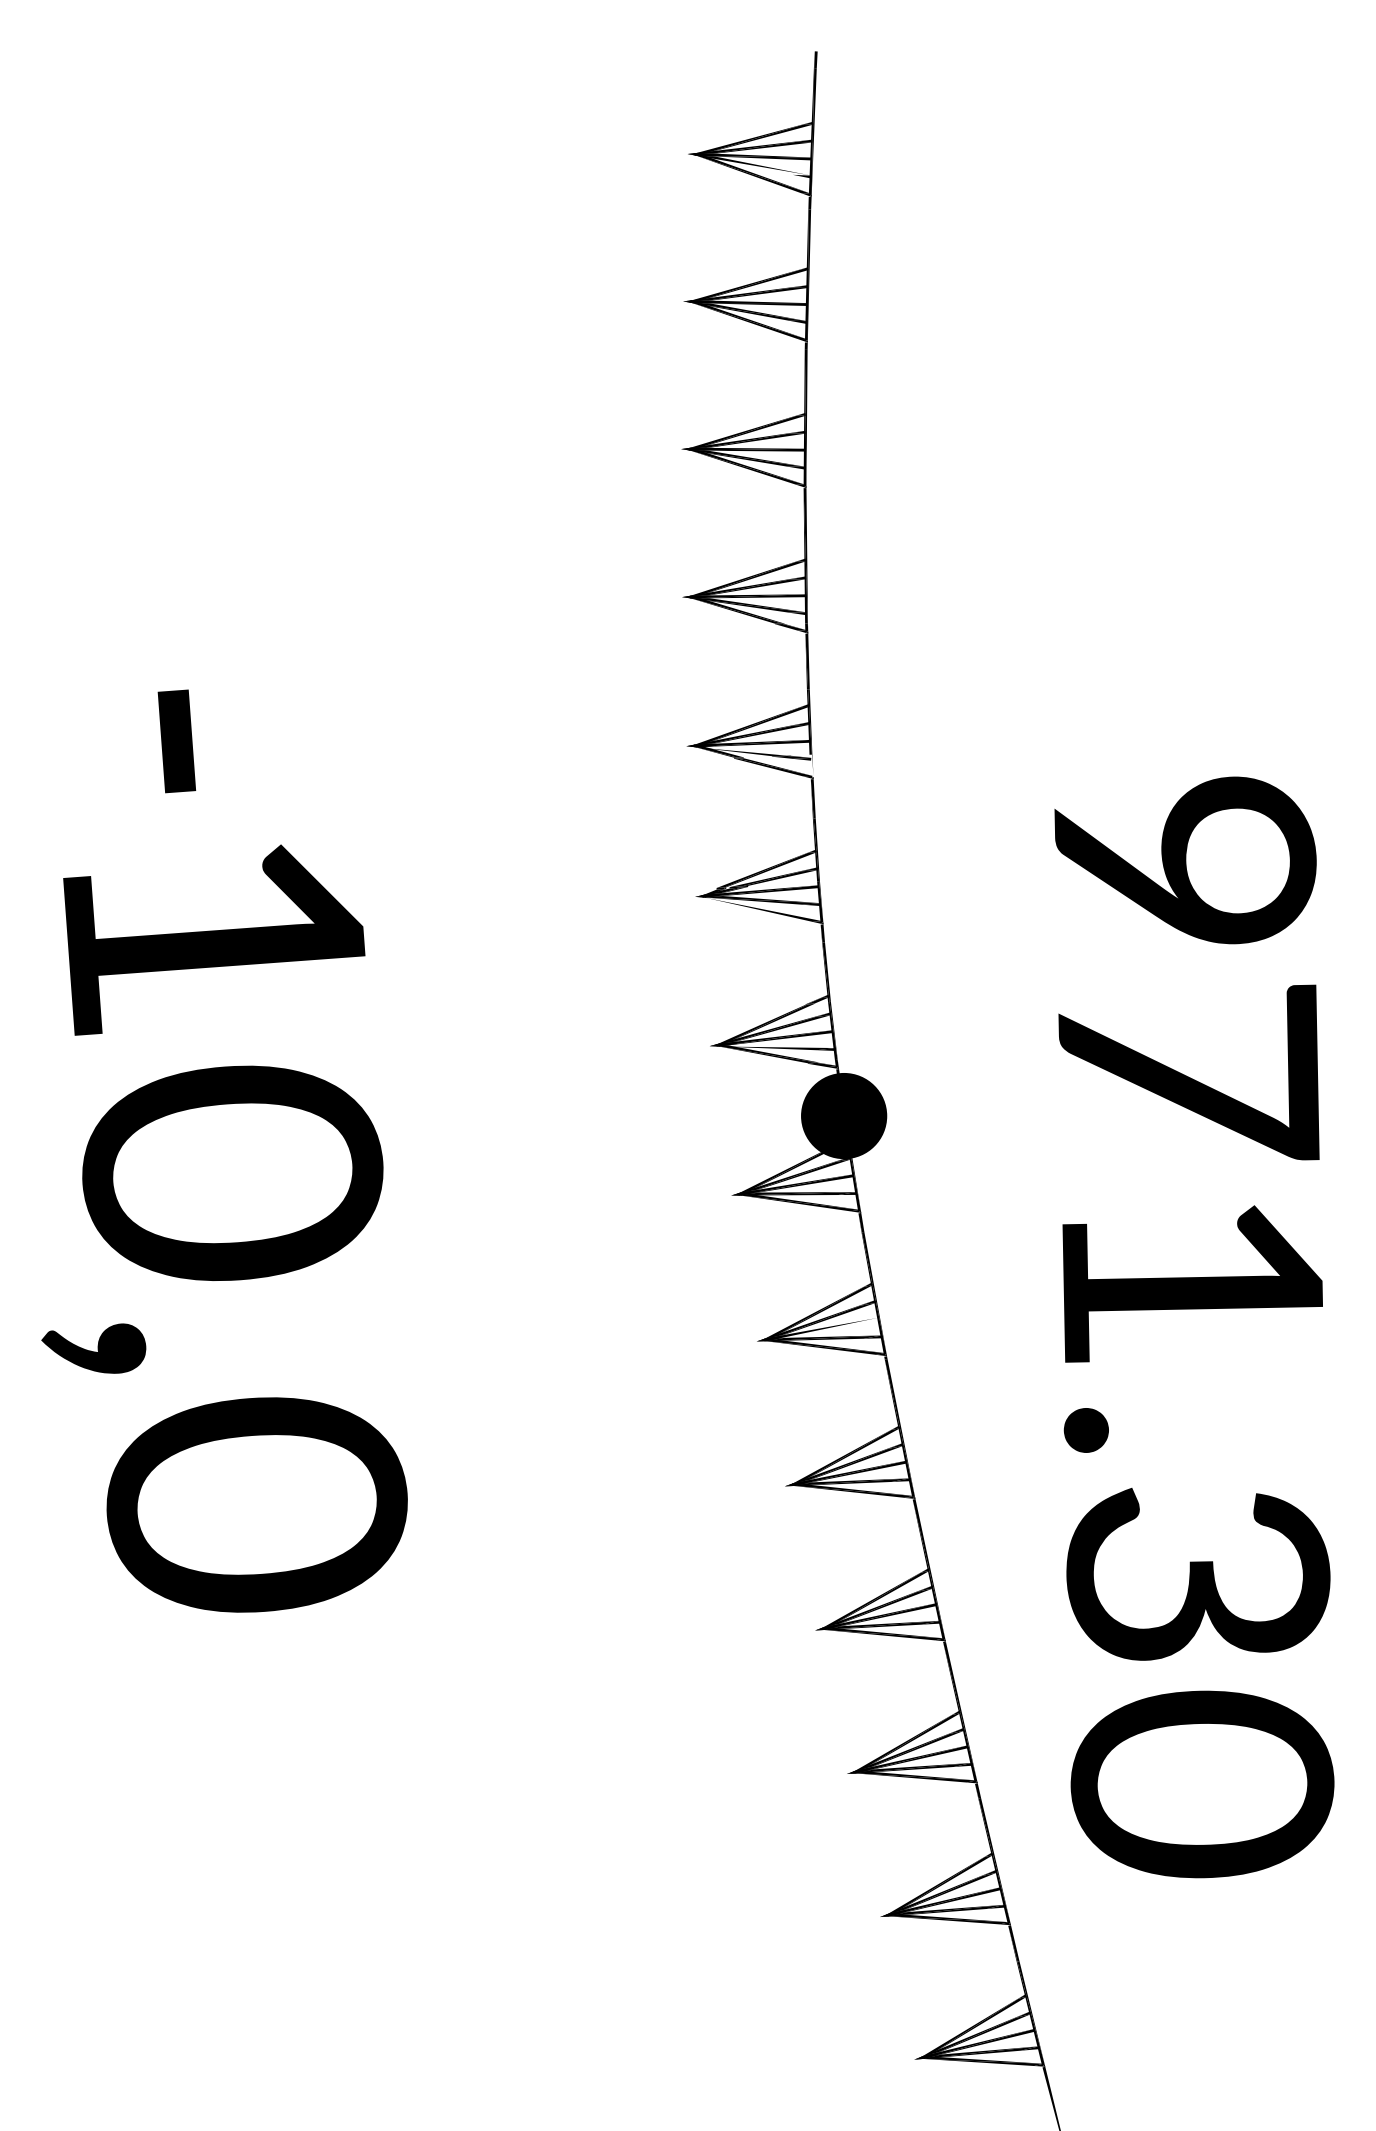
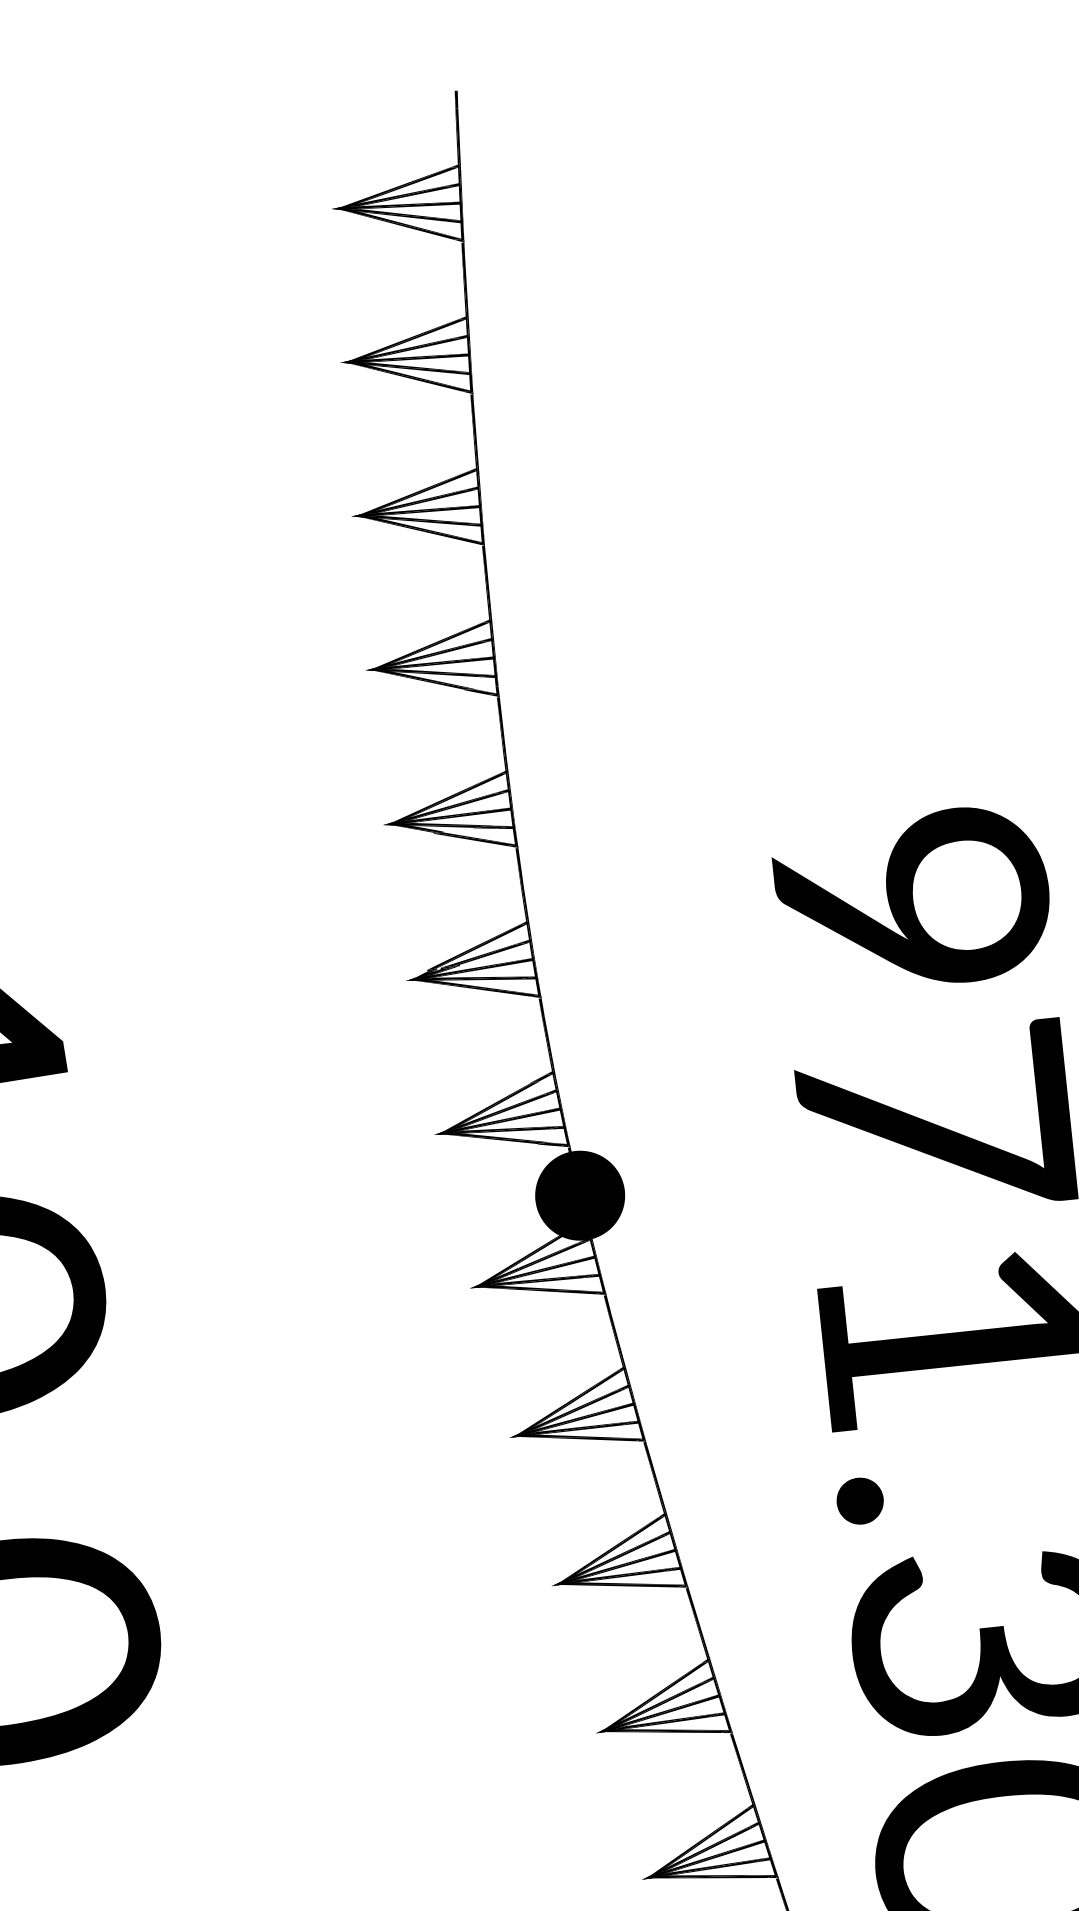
fill: (753, 165) -> (401, 215), added
fill: (742, 750) -> (441, 824), added
fill: (811, 765) -> (514, 833), added
fill: (763, 908) -> (477, 987), added
fill: (776, 1046) -> (503, 1129), added
fill: (822, 1329) -> (576, 1419), added

